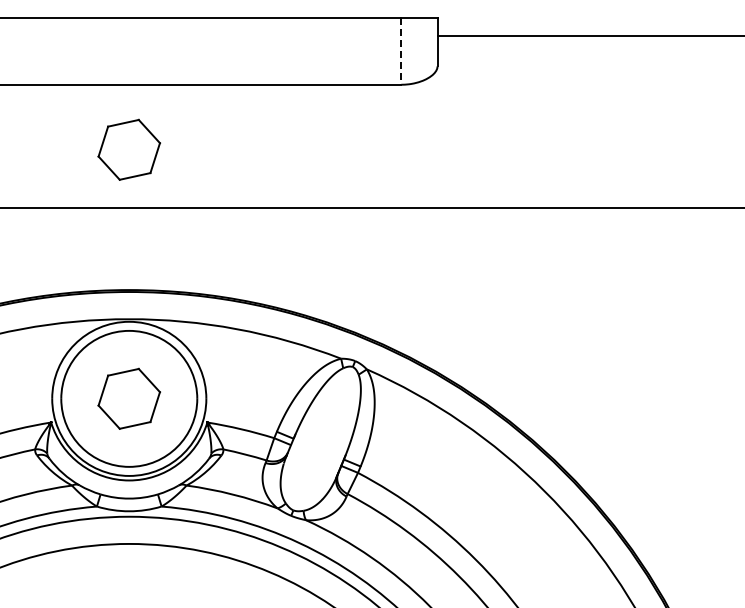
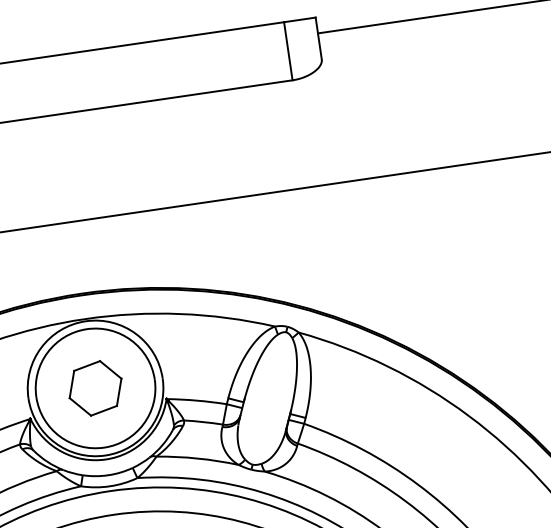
line: (401, 51) -> (288, 51), dashed -> solid
part: (128, 149) -> (63, 171), removed

